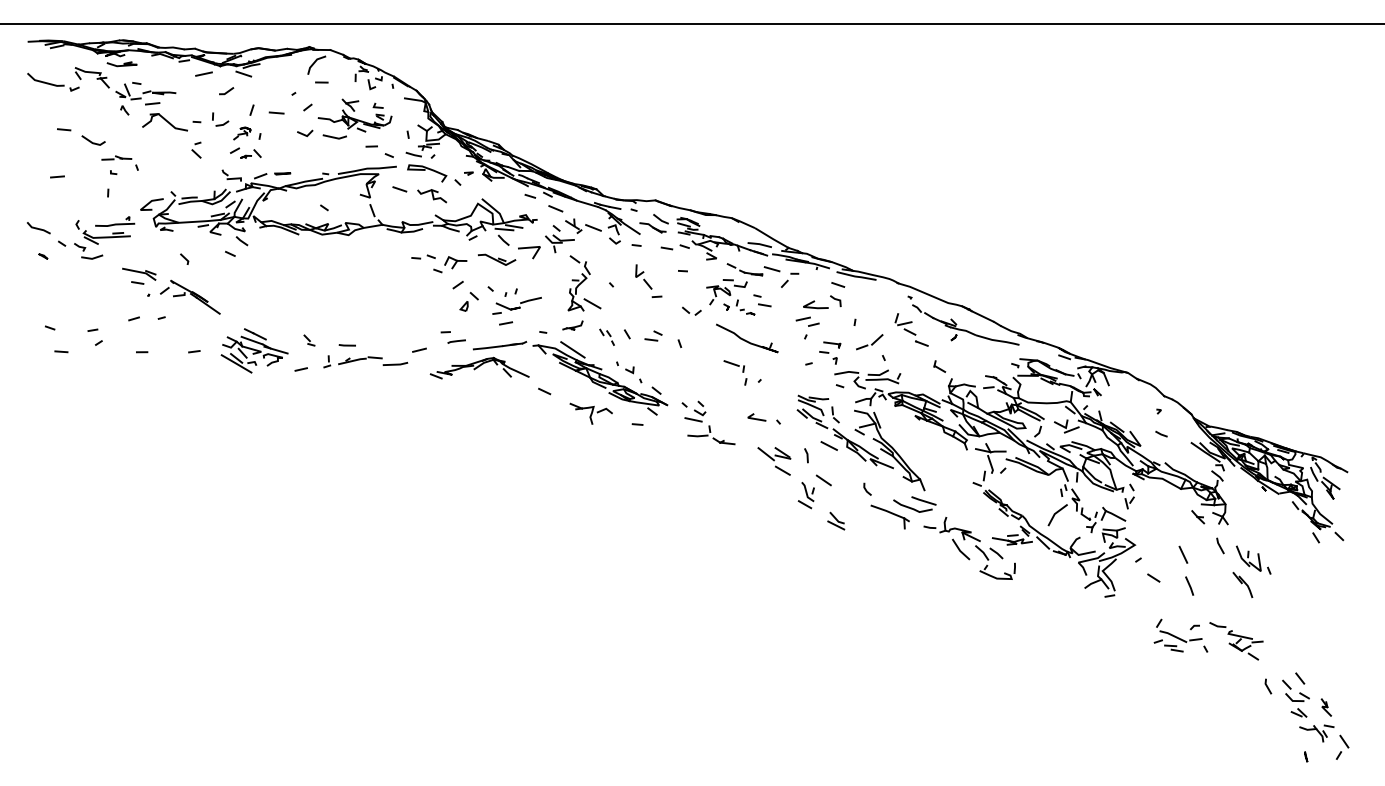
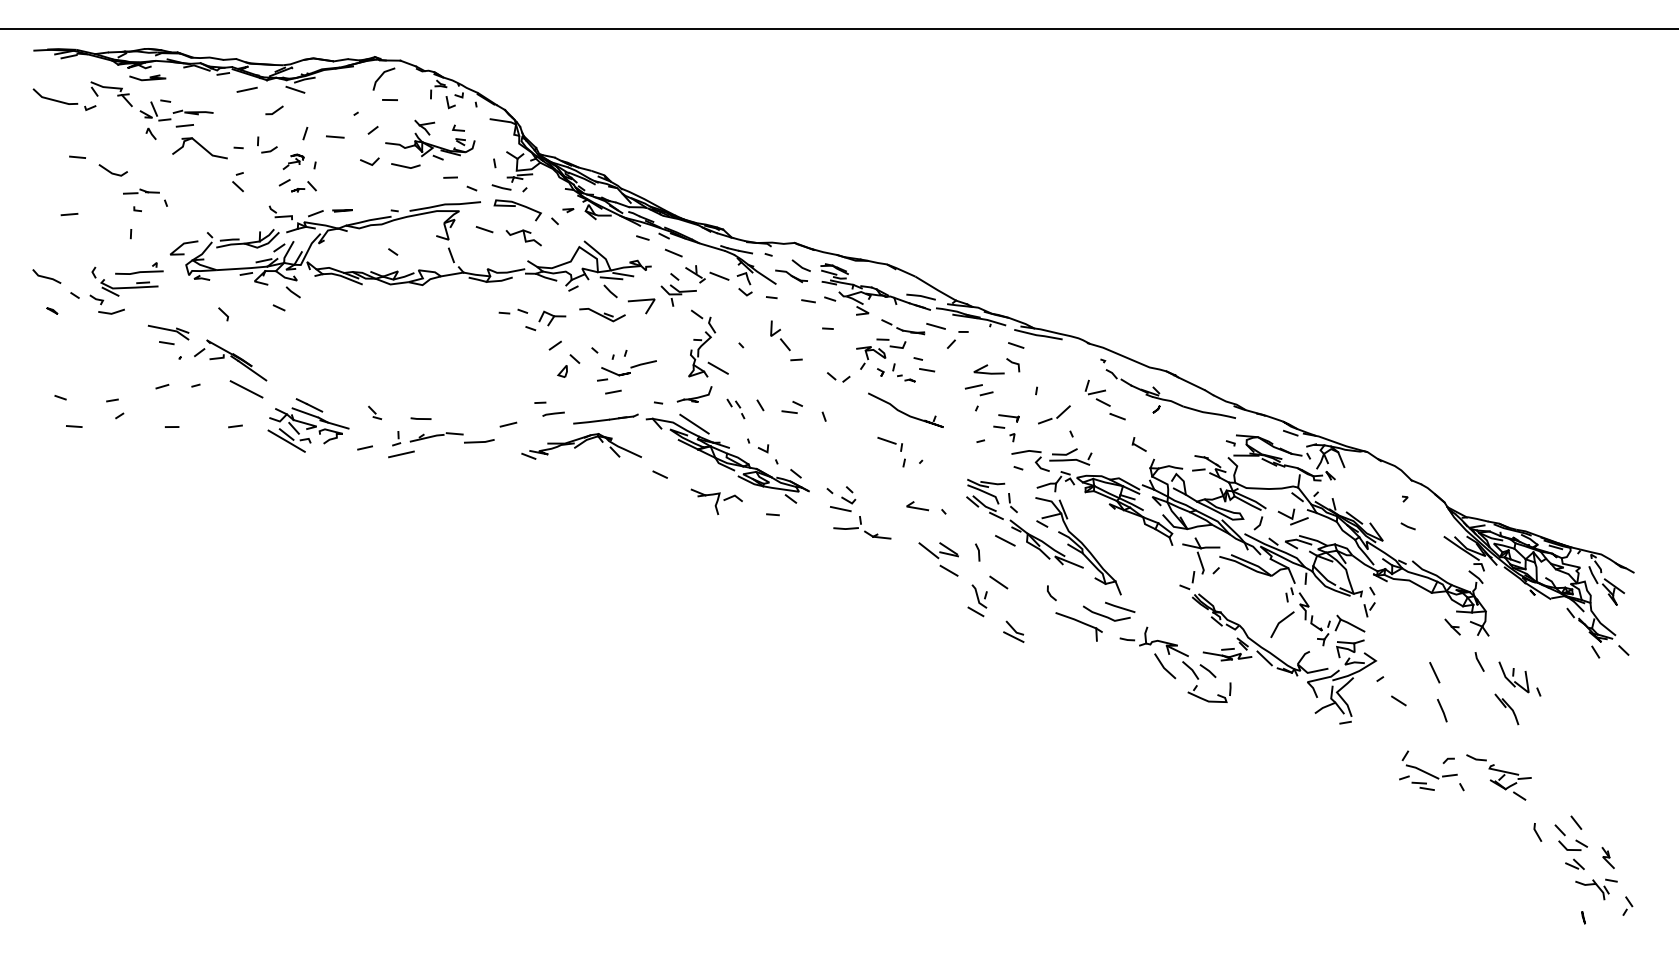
line: (203, 321) -> (246, 389), added
part: (572, 325) -> (694, 394), size x1.43
line: (331, 374) -> (401, 454), added
part: (1342, 746) -> (1627, 905), size x0.62

